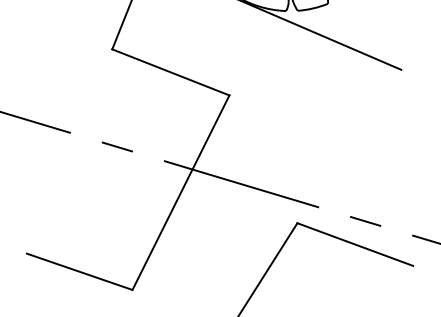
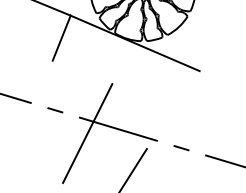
line: (170, 72) -> (82, 72), removed
line: (353, 243) -> (175, 159), removed
line: (80, 271) -> (36, 173), removed

